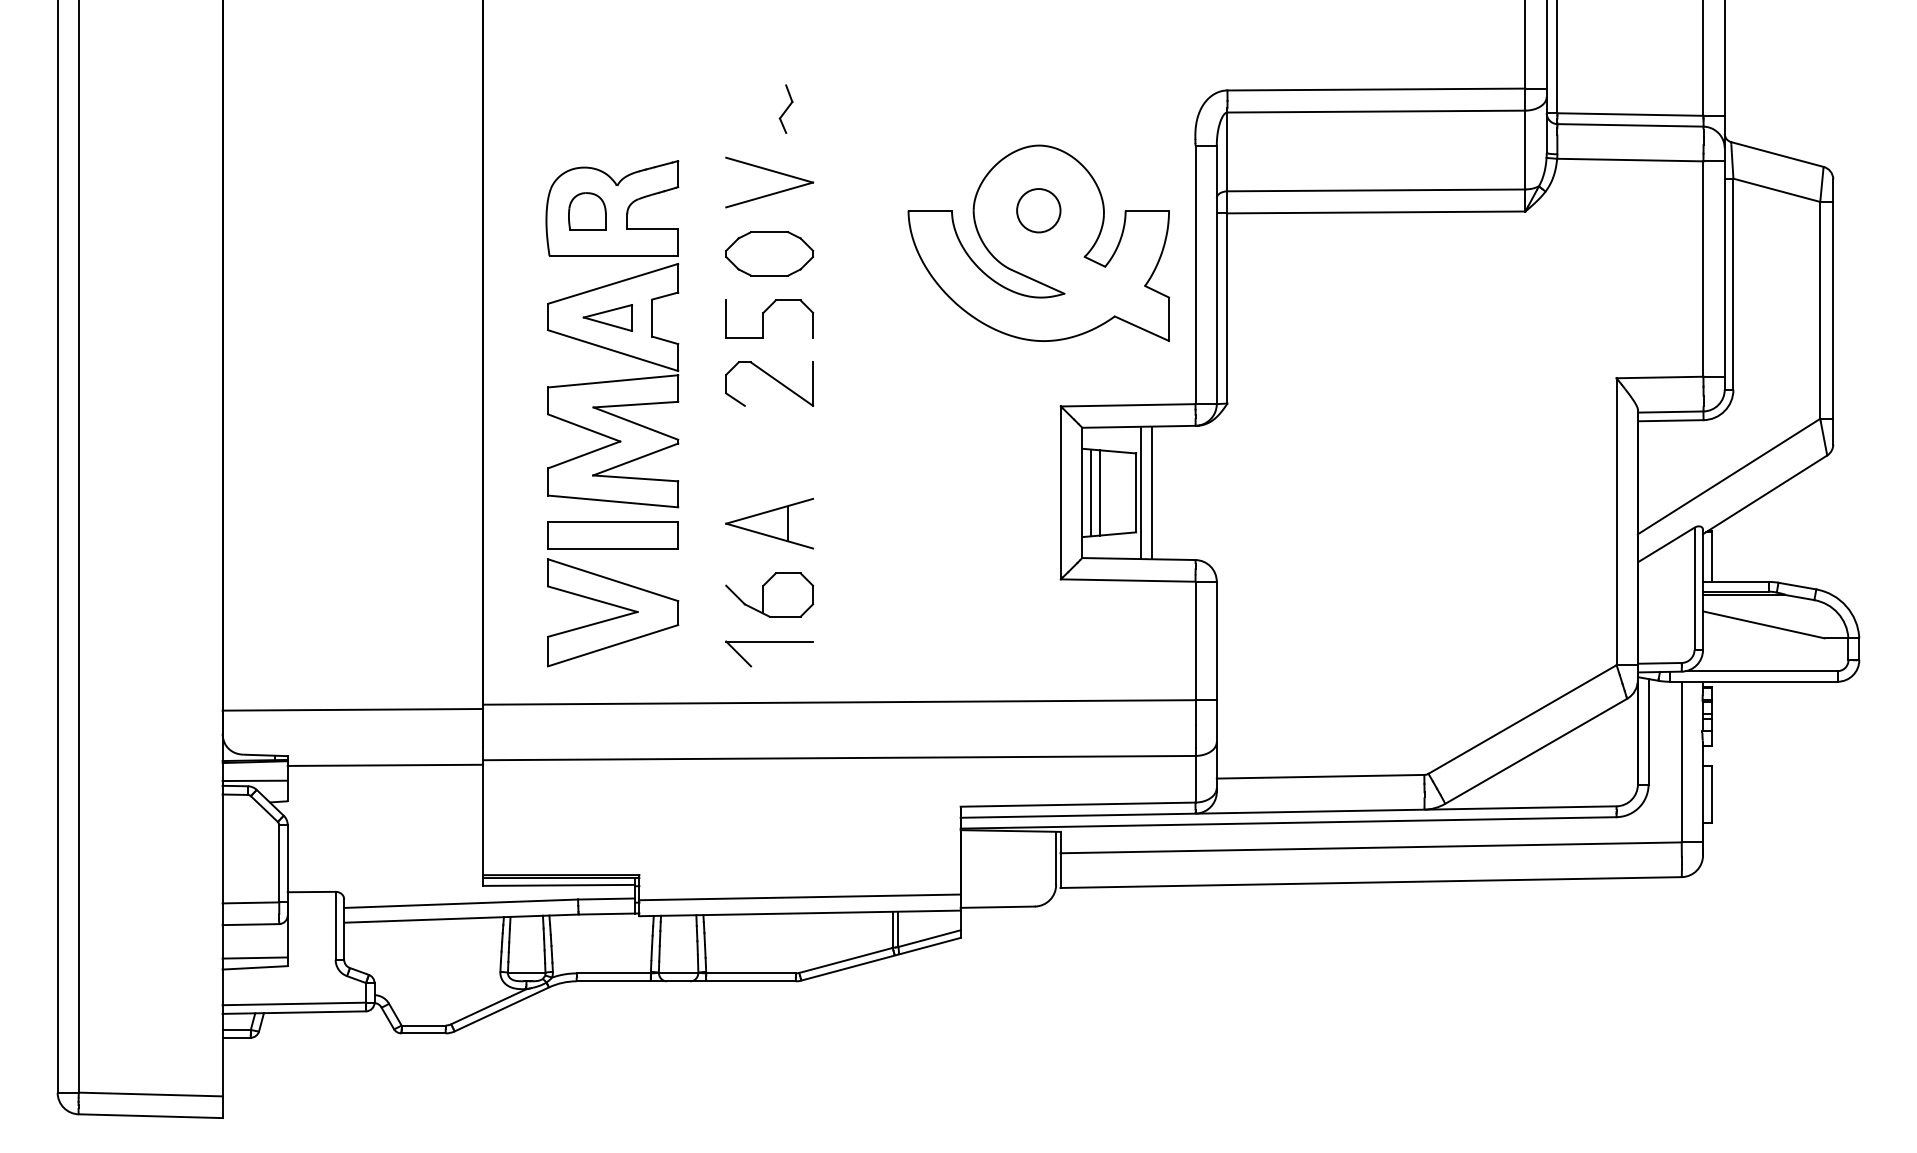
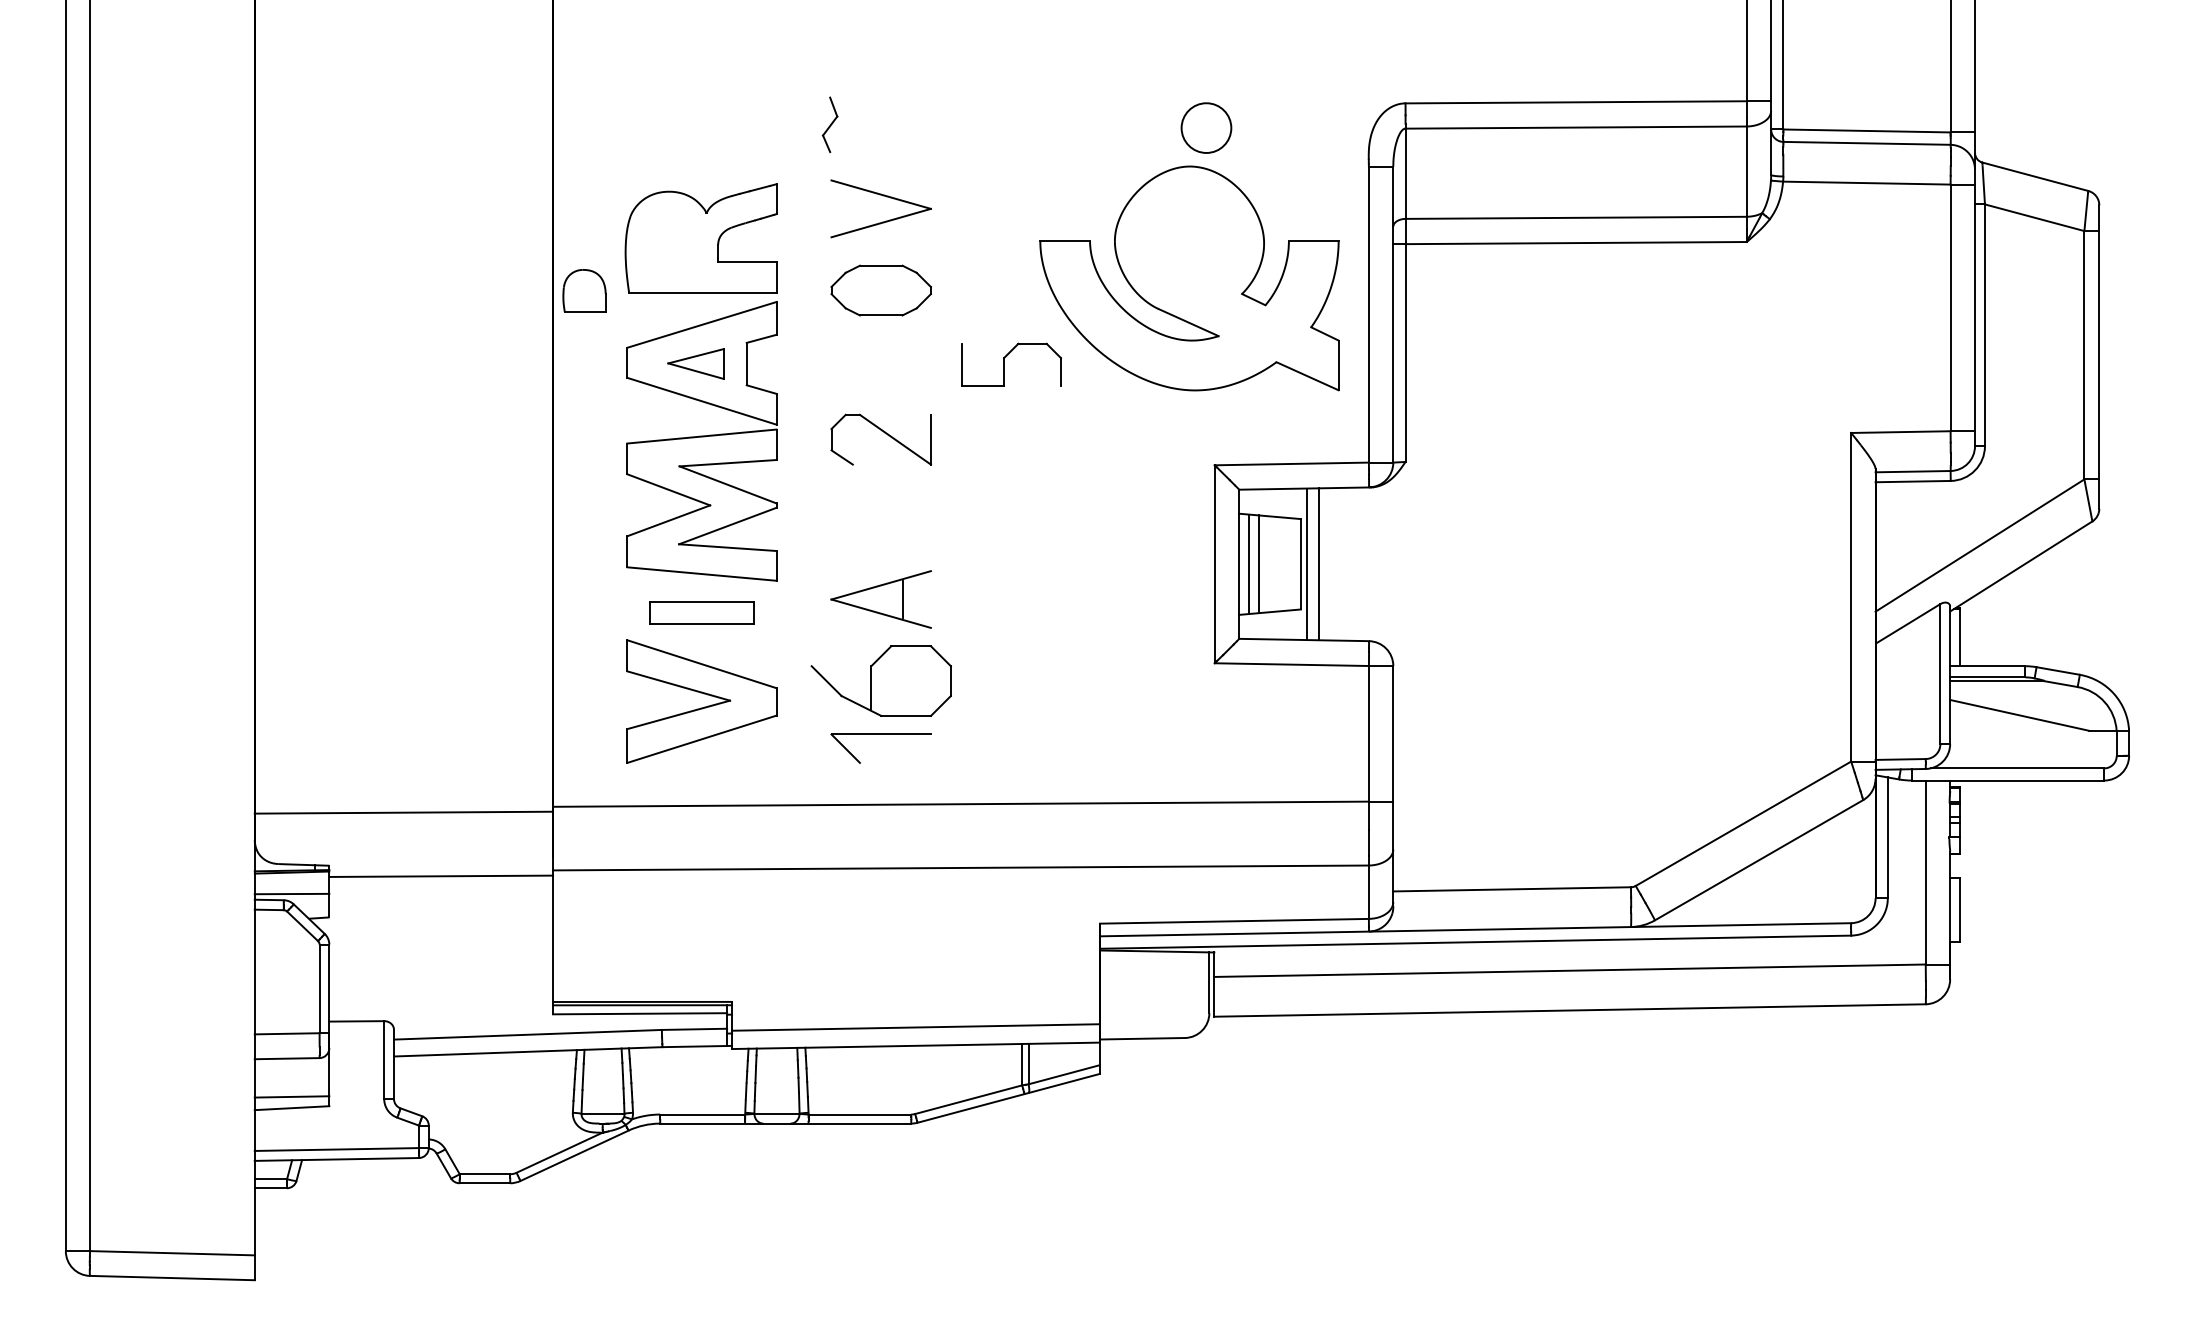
part: (785, 108) -> (829, 124), moved
part: (1038, 210) -> (1206, 127), moved
part: (587, 211) -> (584, 290), moved
part: (763, 318) -> (1004, 364), moved
part: (612, 535) -> (701, 613), size x0.7
part: (769, 595) -> (880, 681), size x1.4

